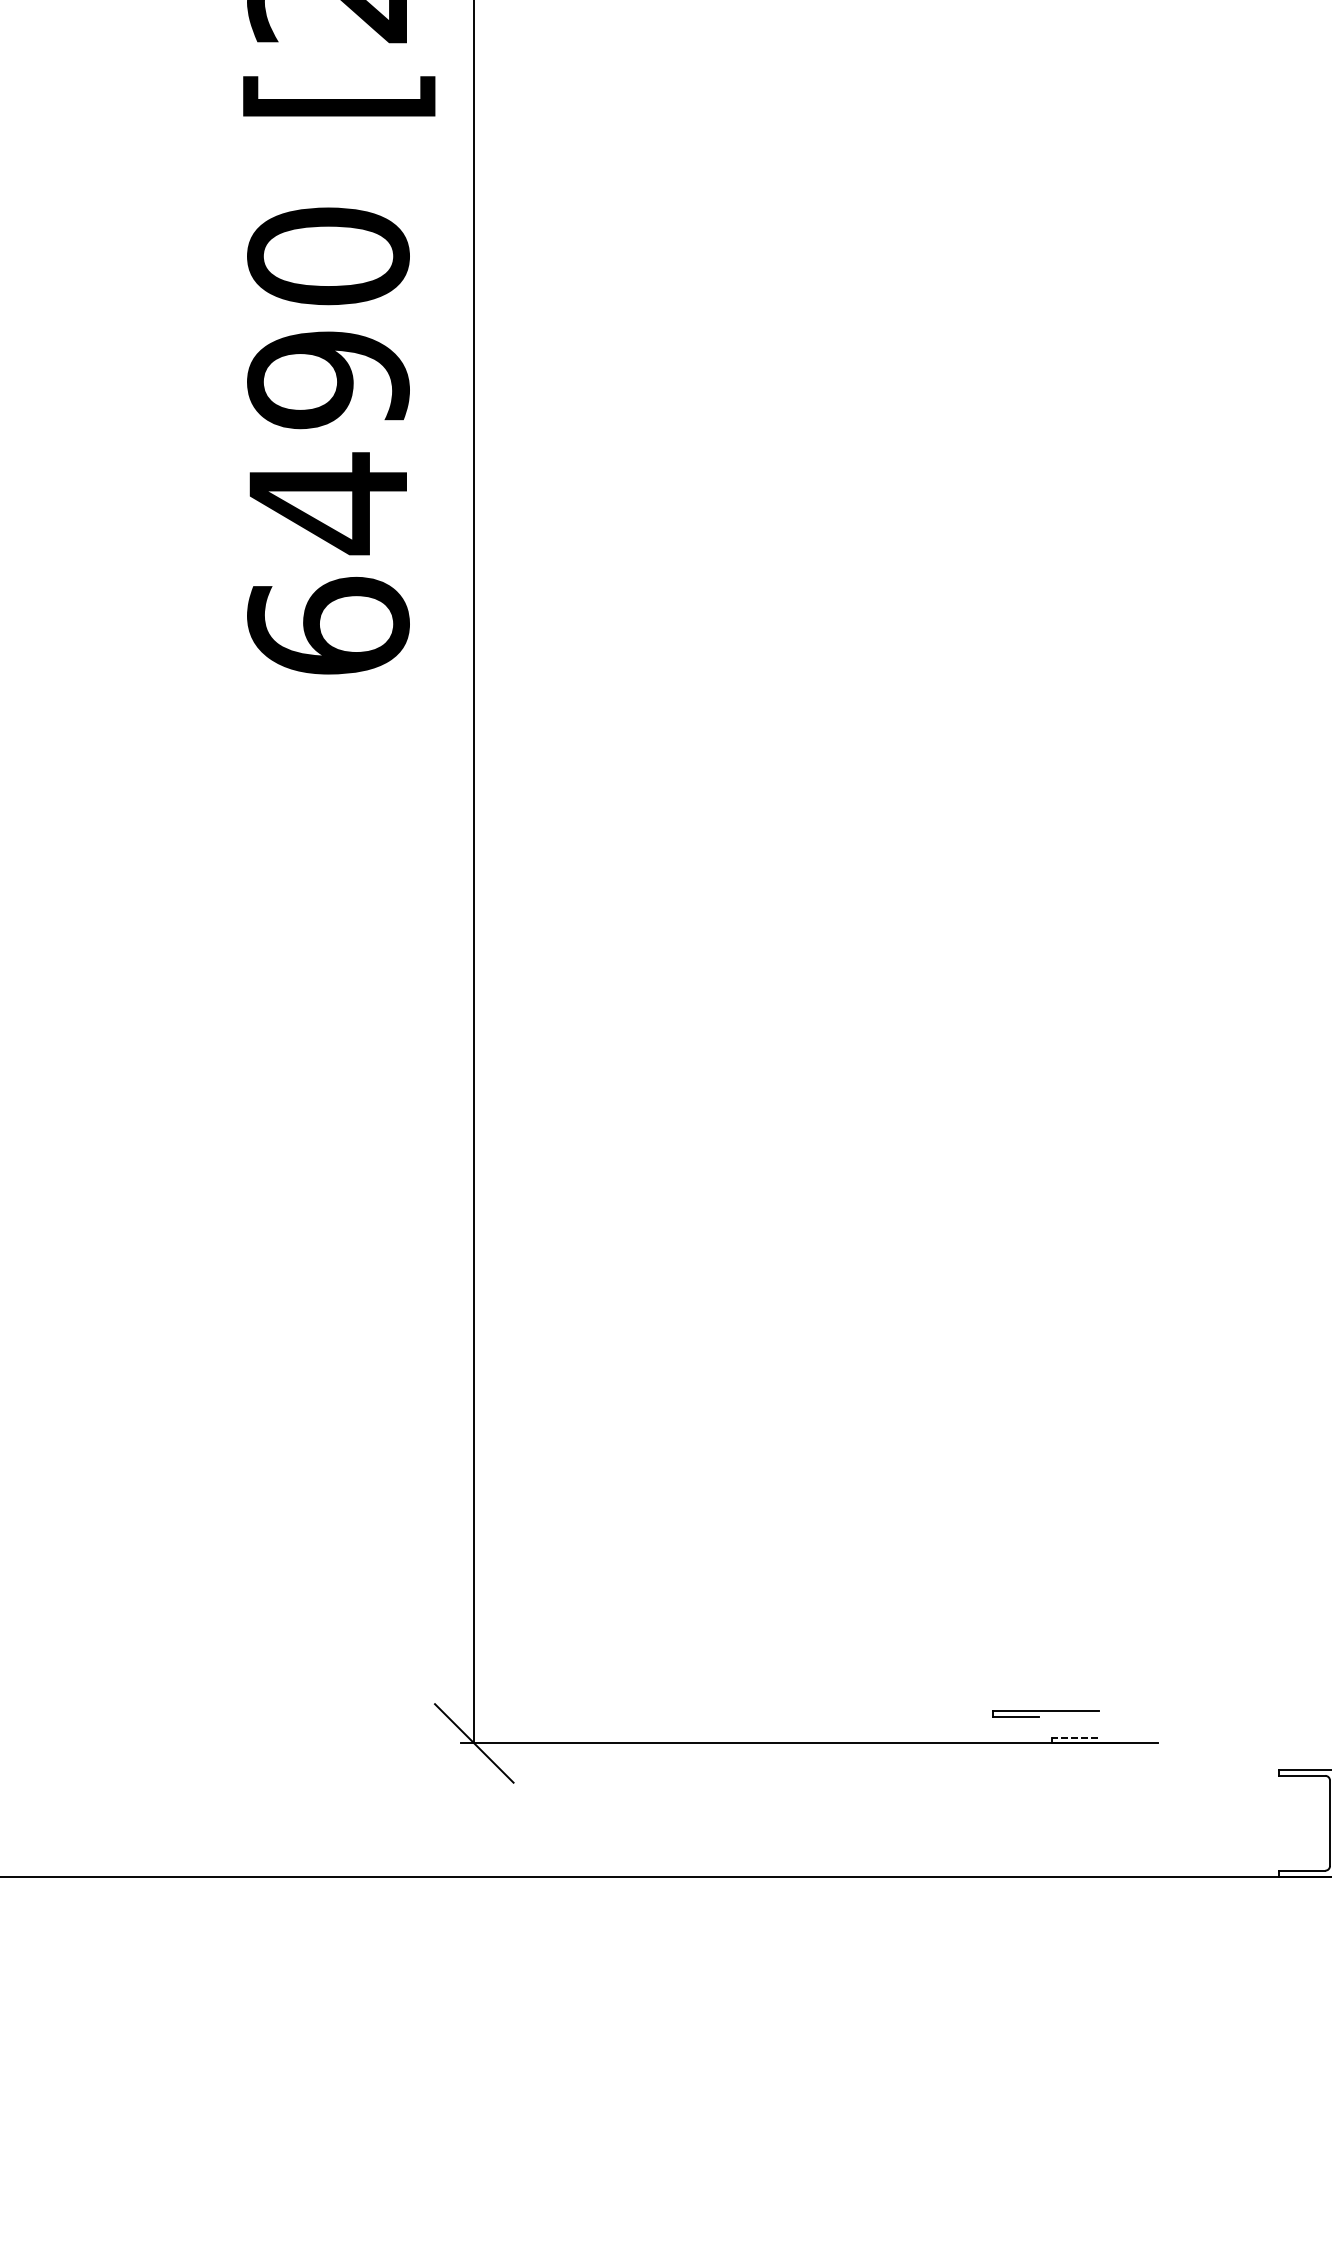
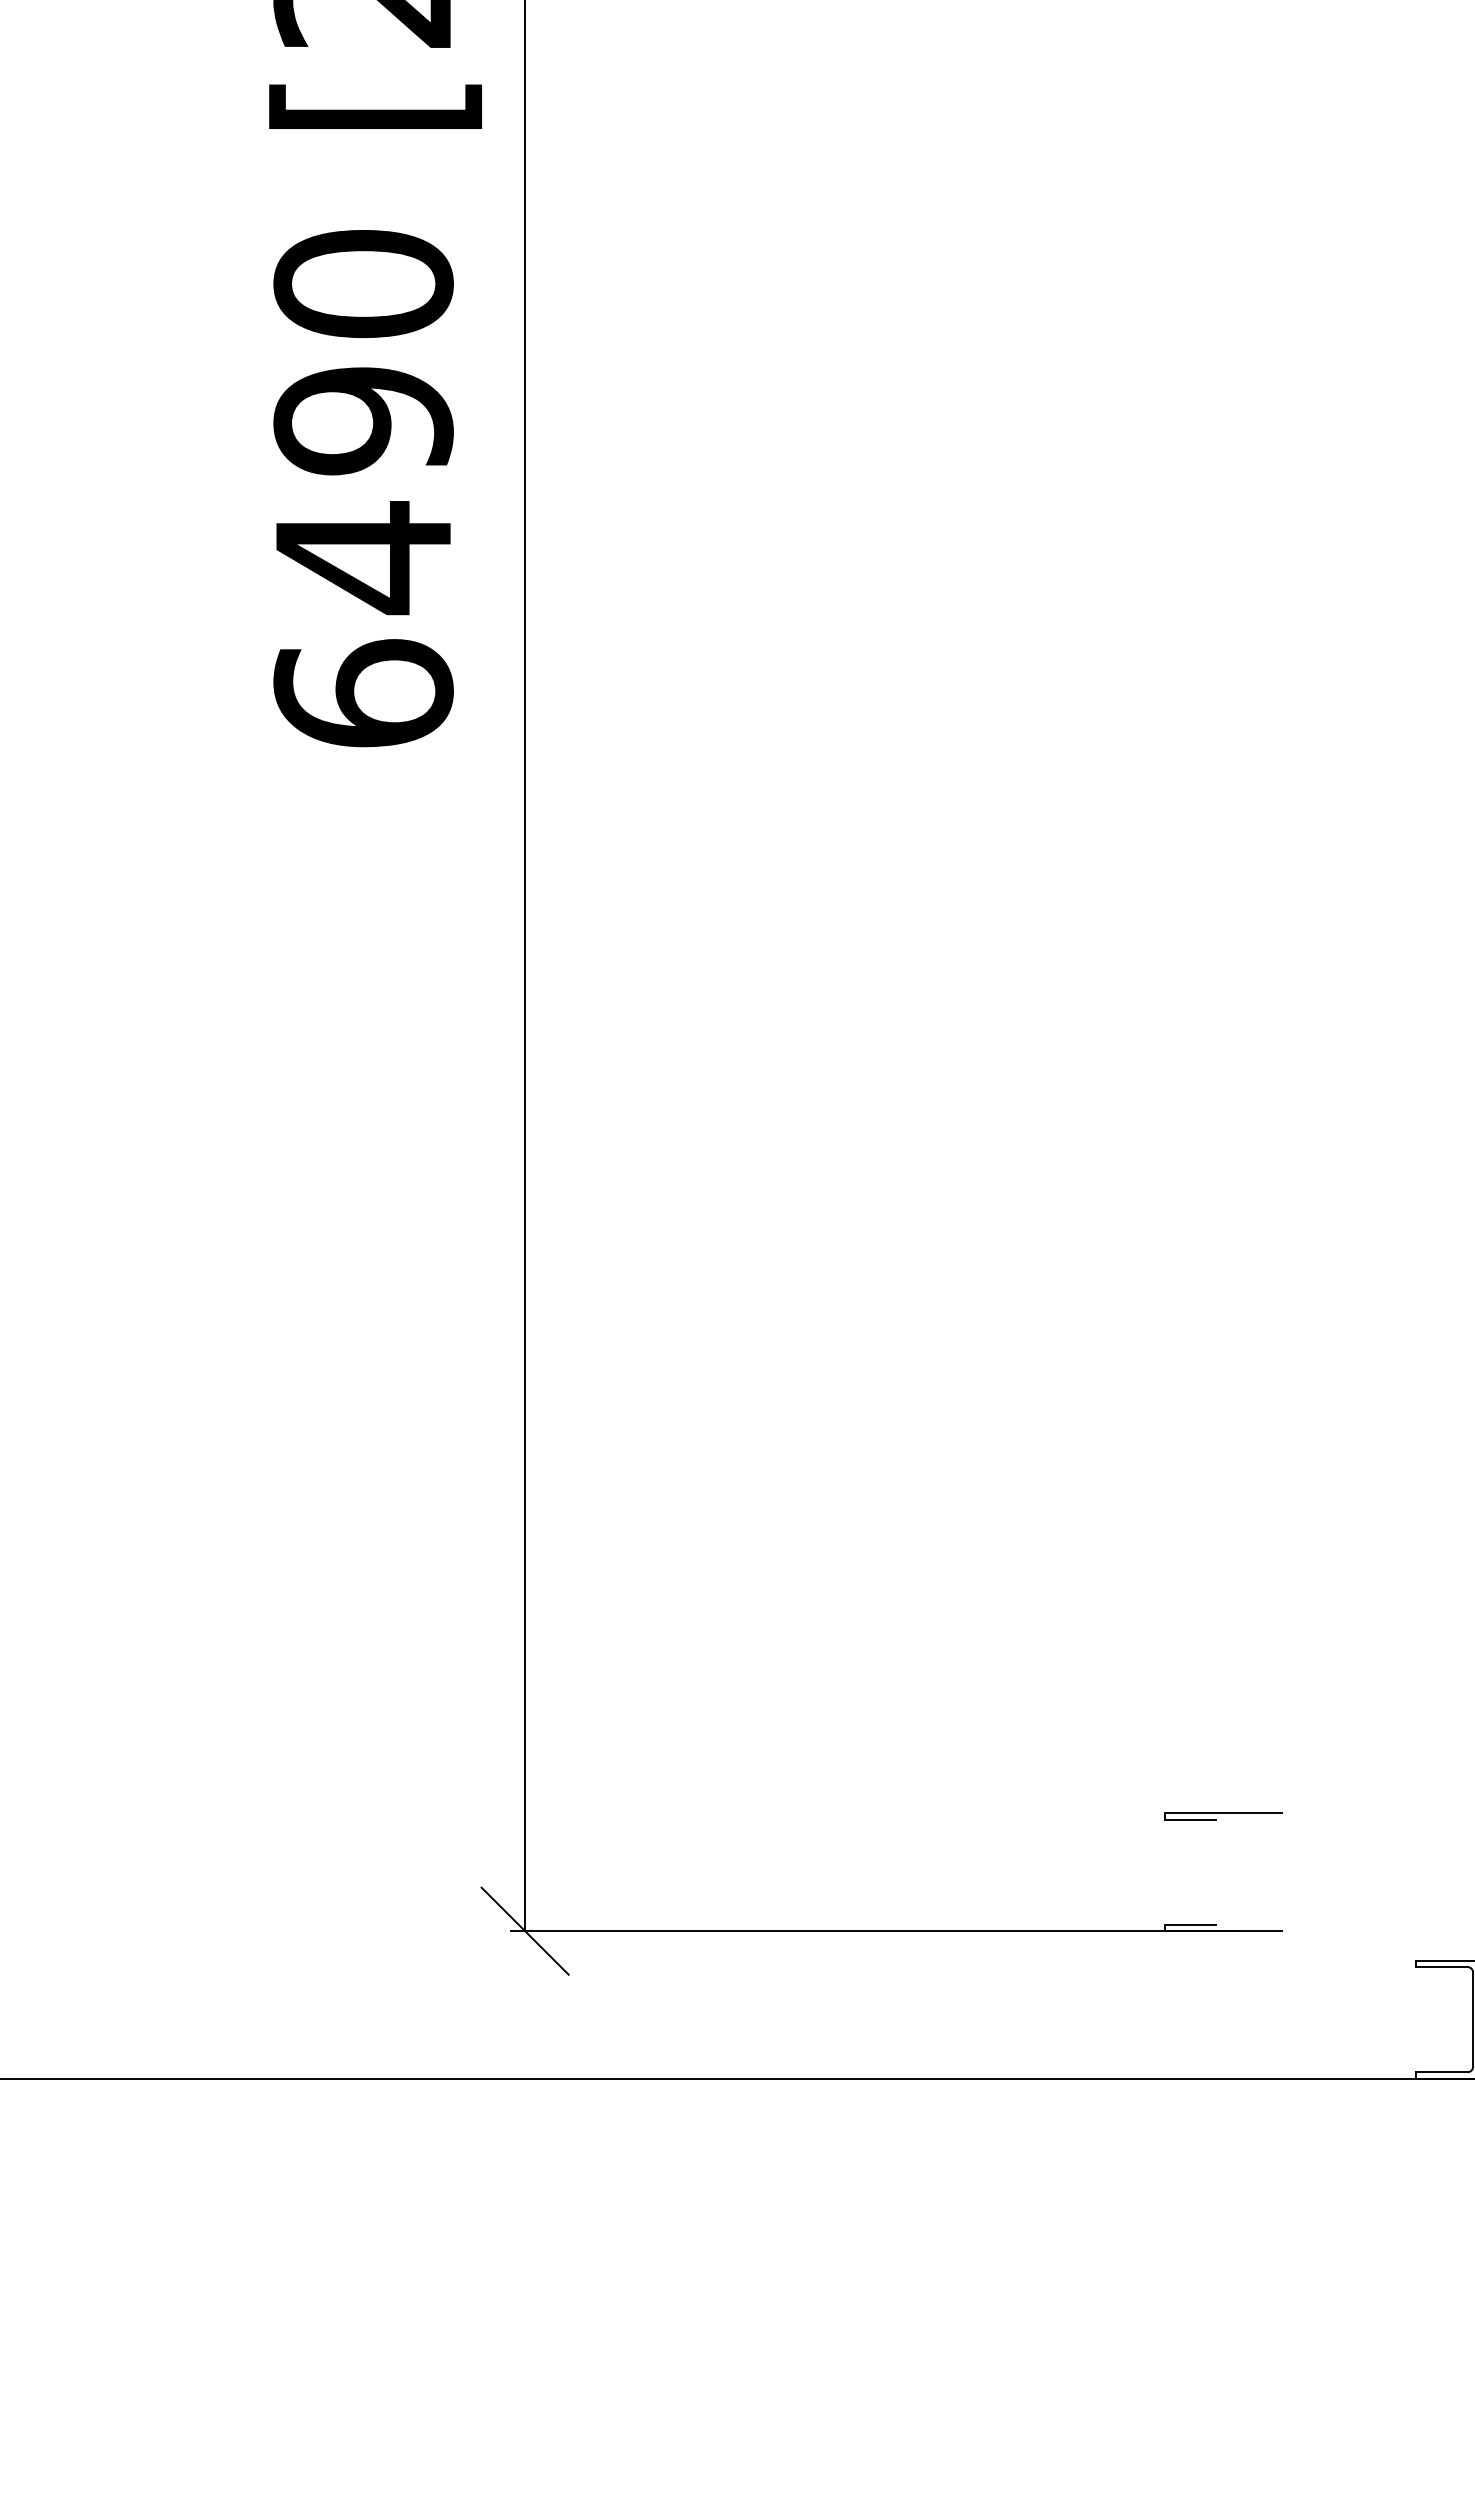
part: (1046, 1713) -> (1223, 1816), moved
line: (1074, 1737) -> (1190, 1924), dashed -> solid

